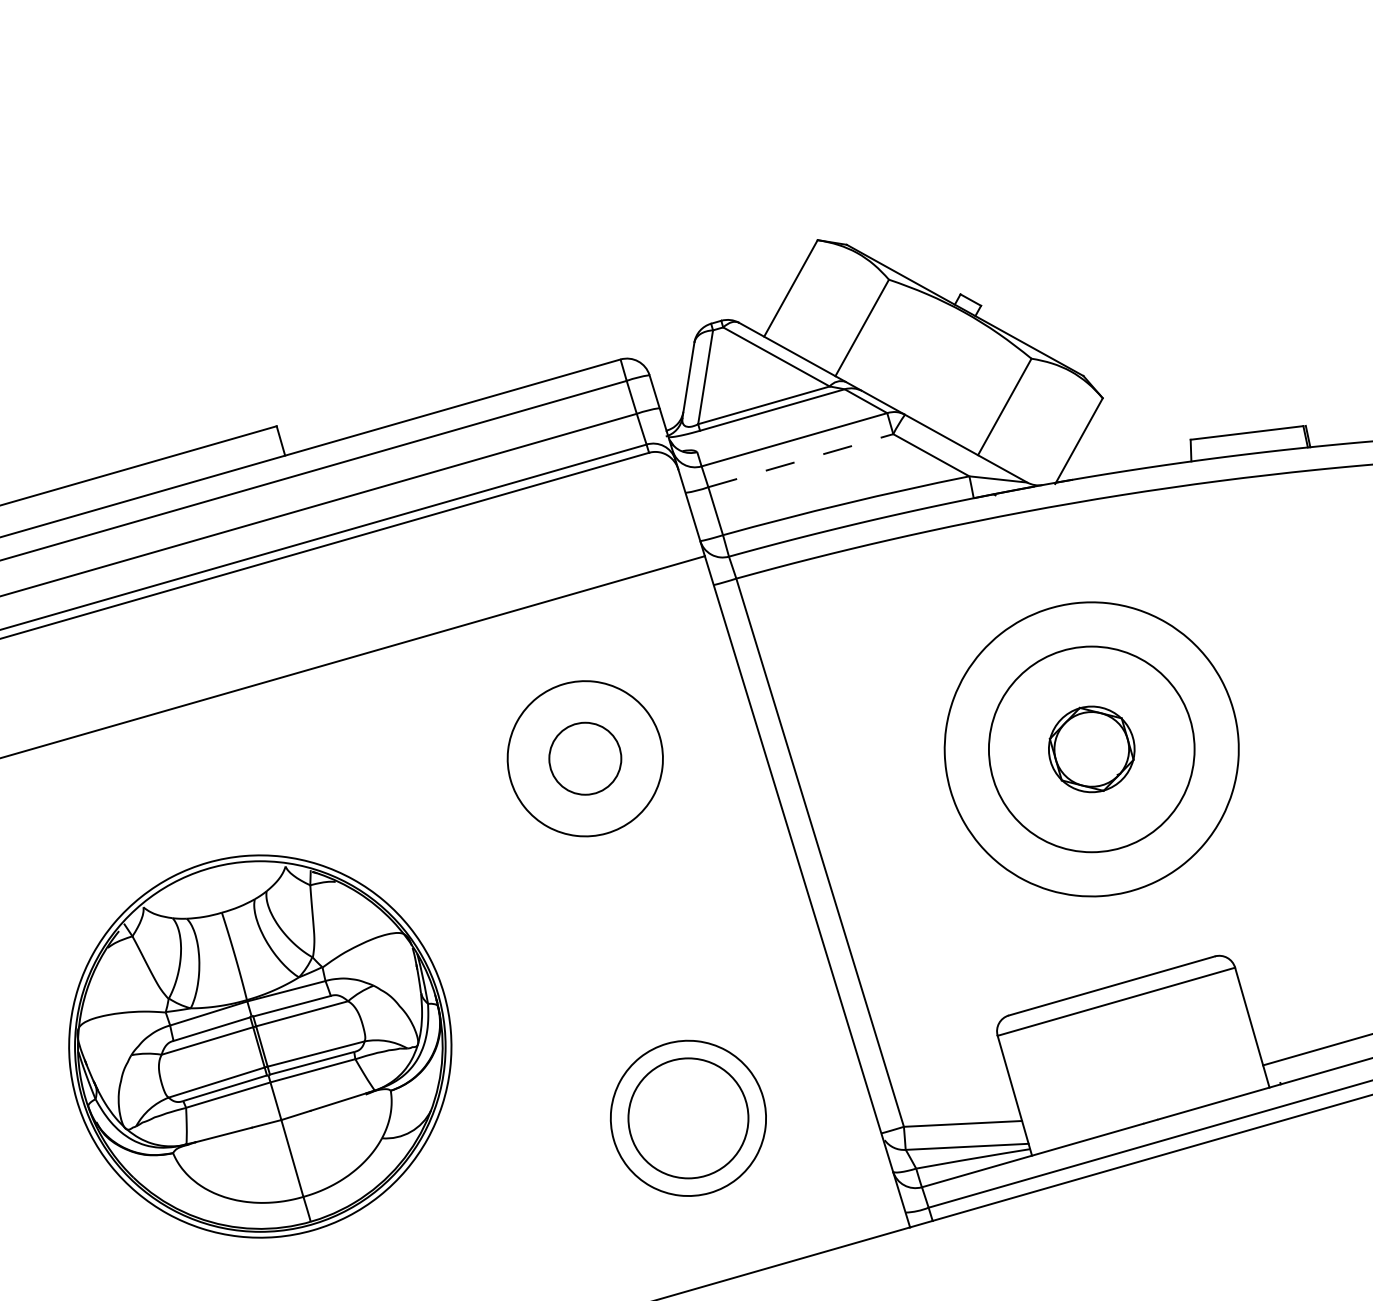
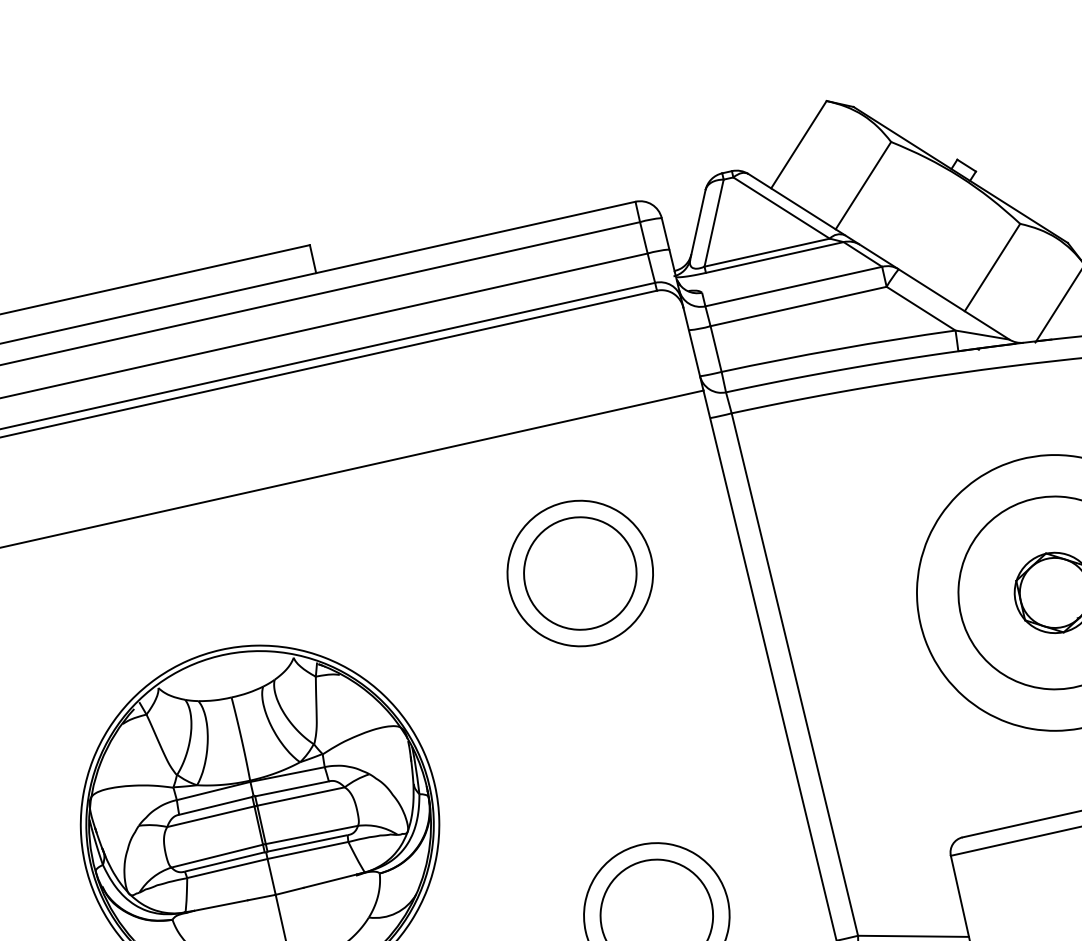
line: (801, 460) -> (799, 306), dashed -> solid
circle: (585, 758) -> (580, 573), size x1.67

